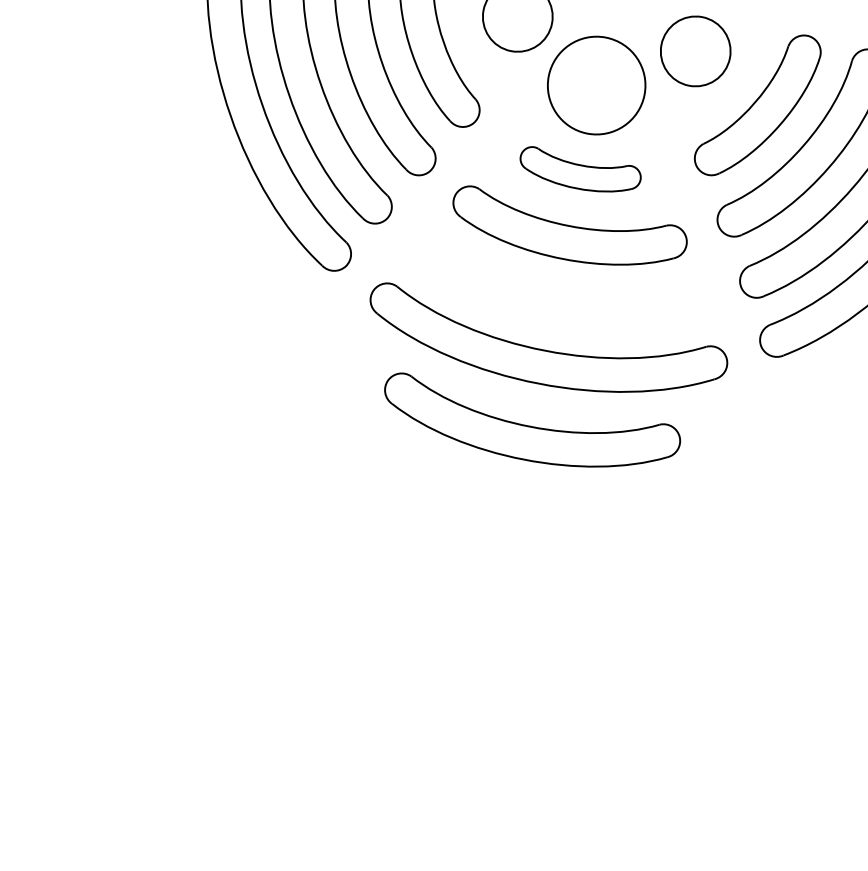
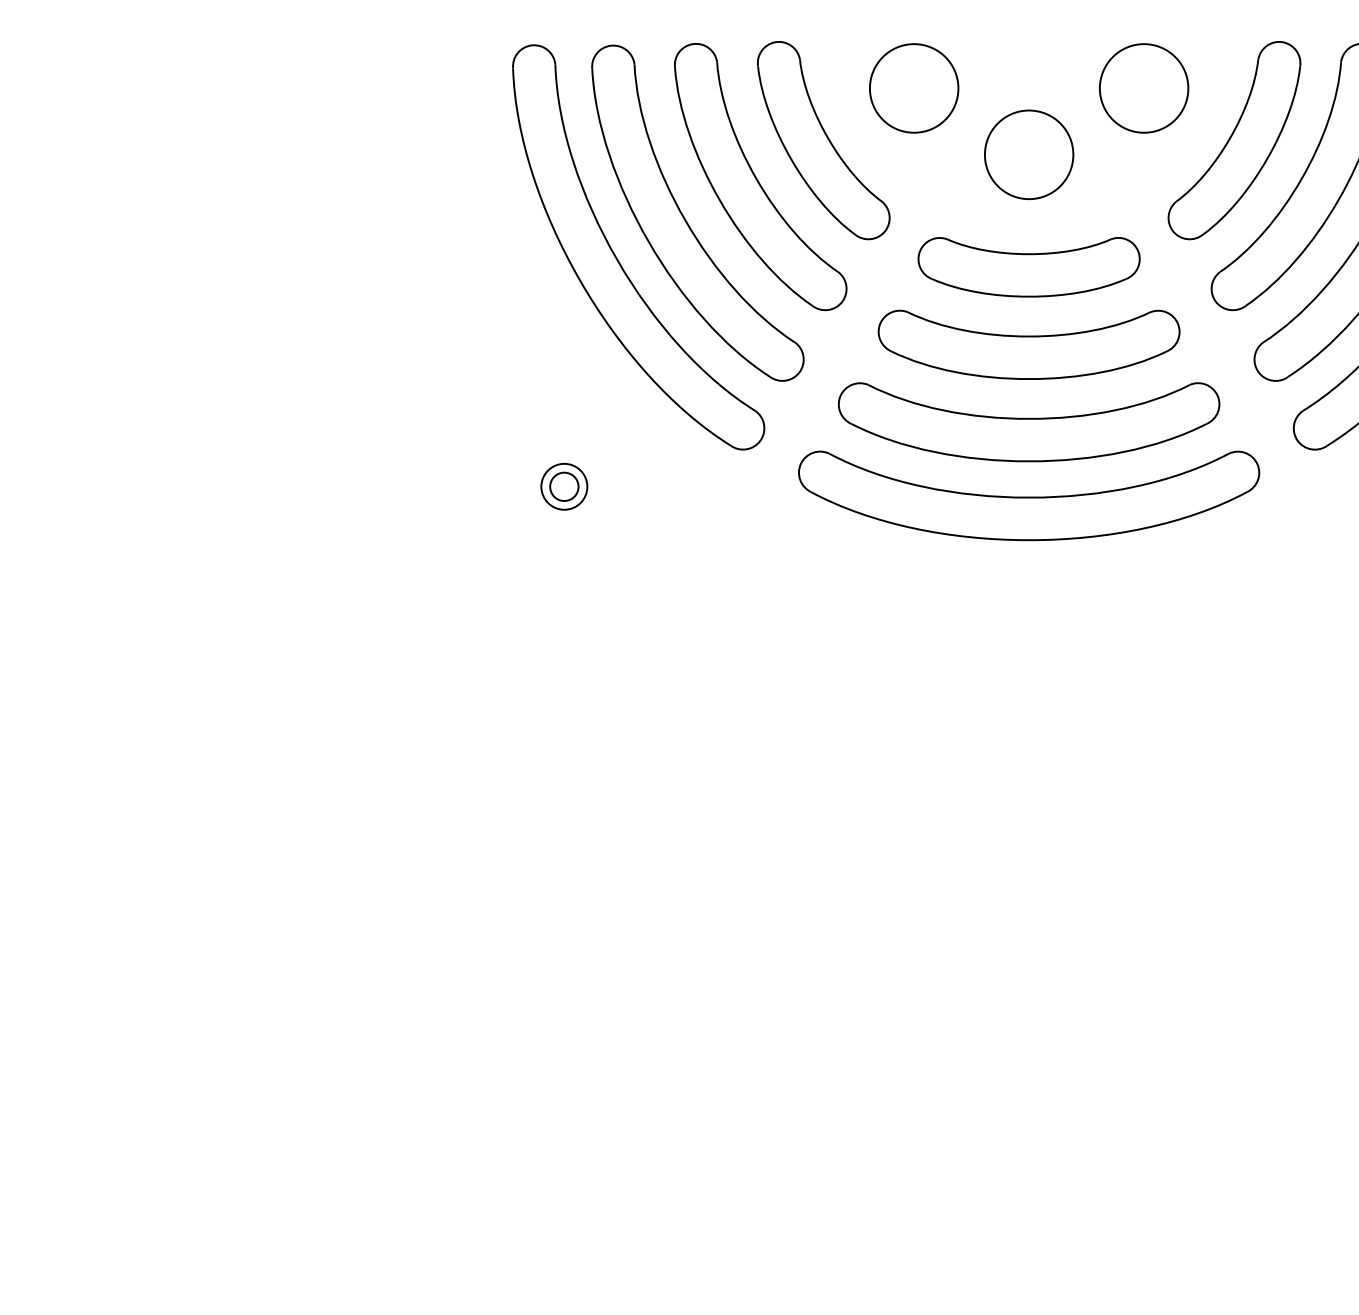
part: (597, 85) -> (1029, 154), size x0.71
part: (579, 172) -> (1028, 267), size x1.43
part: (187, 272) -> (564, 486), added
part: (530, 429) -> (1029, 422), moved

